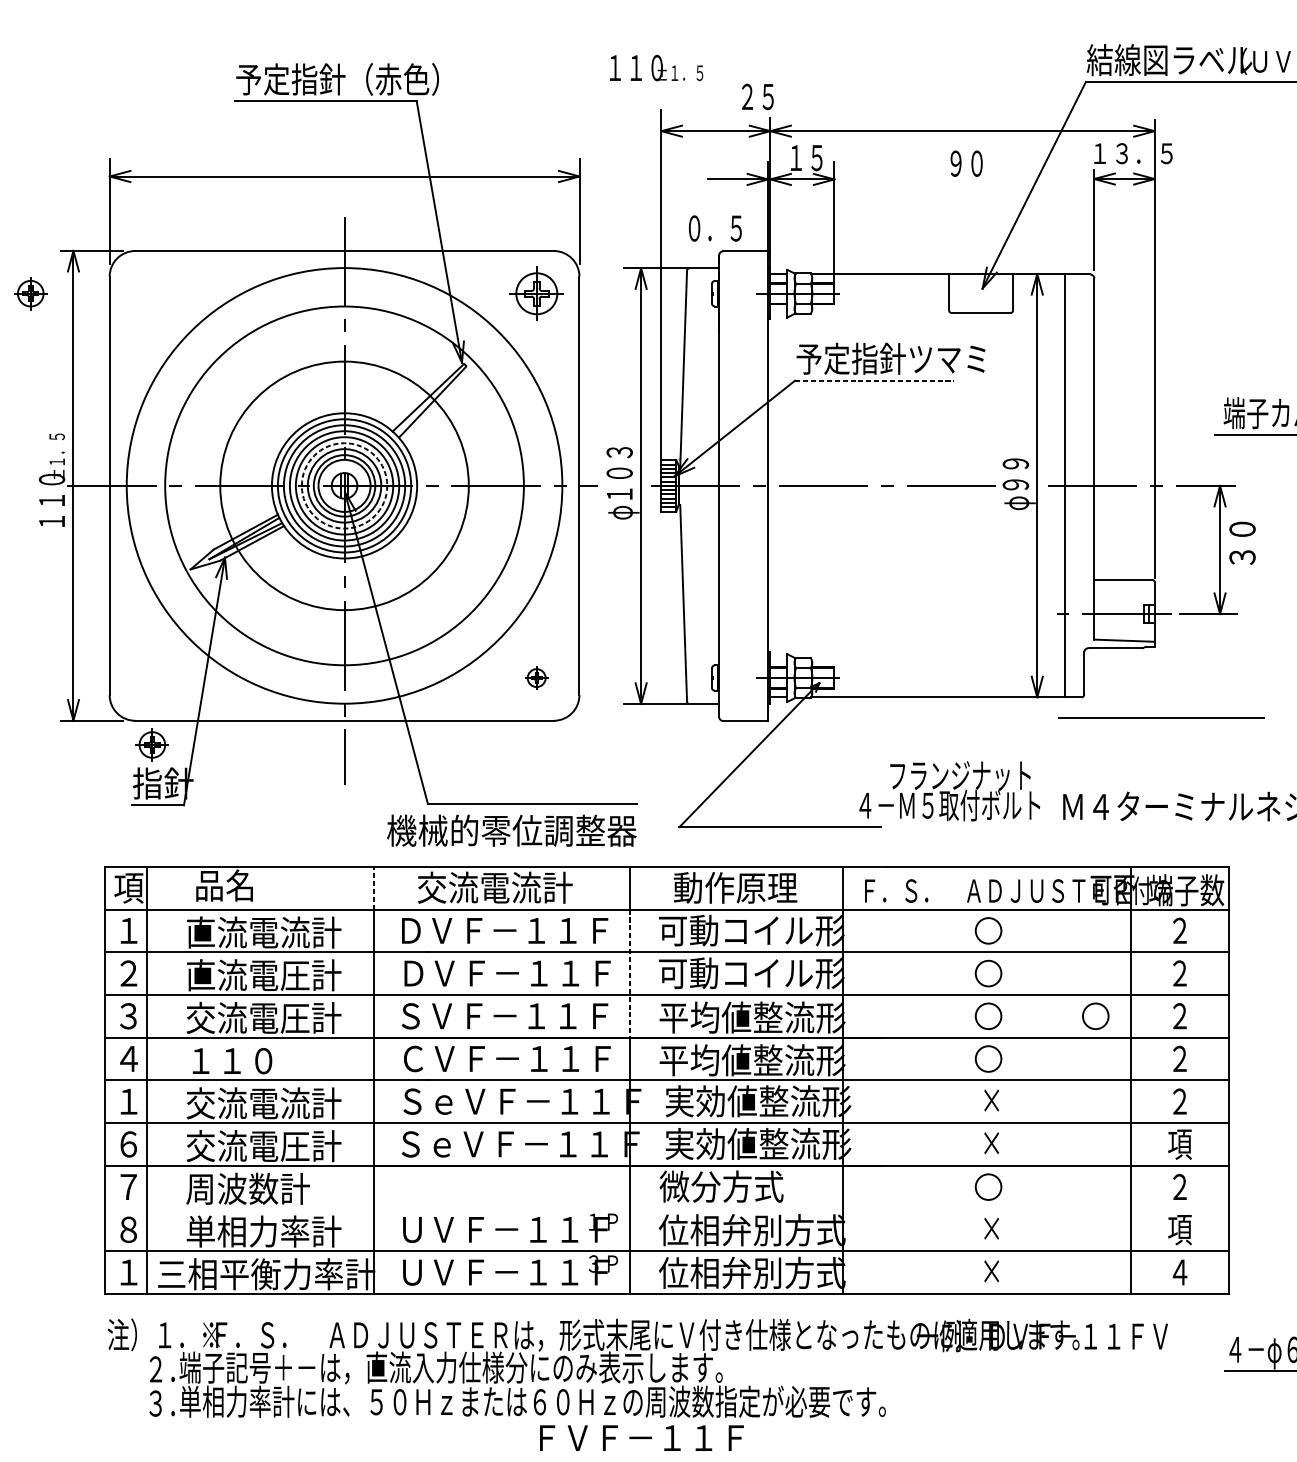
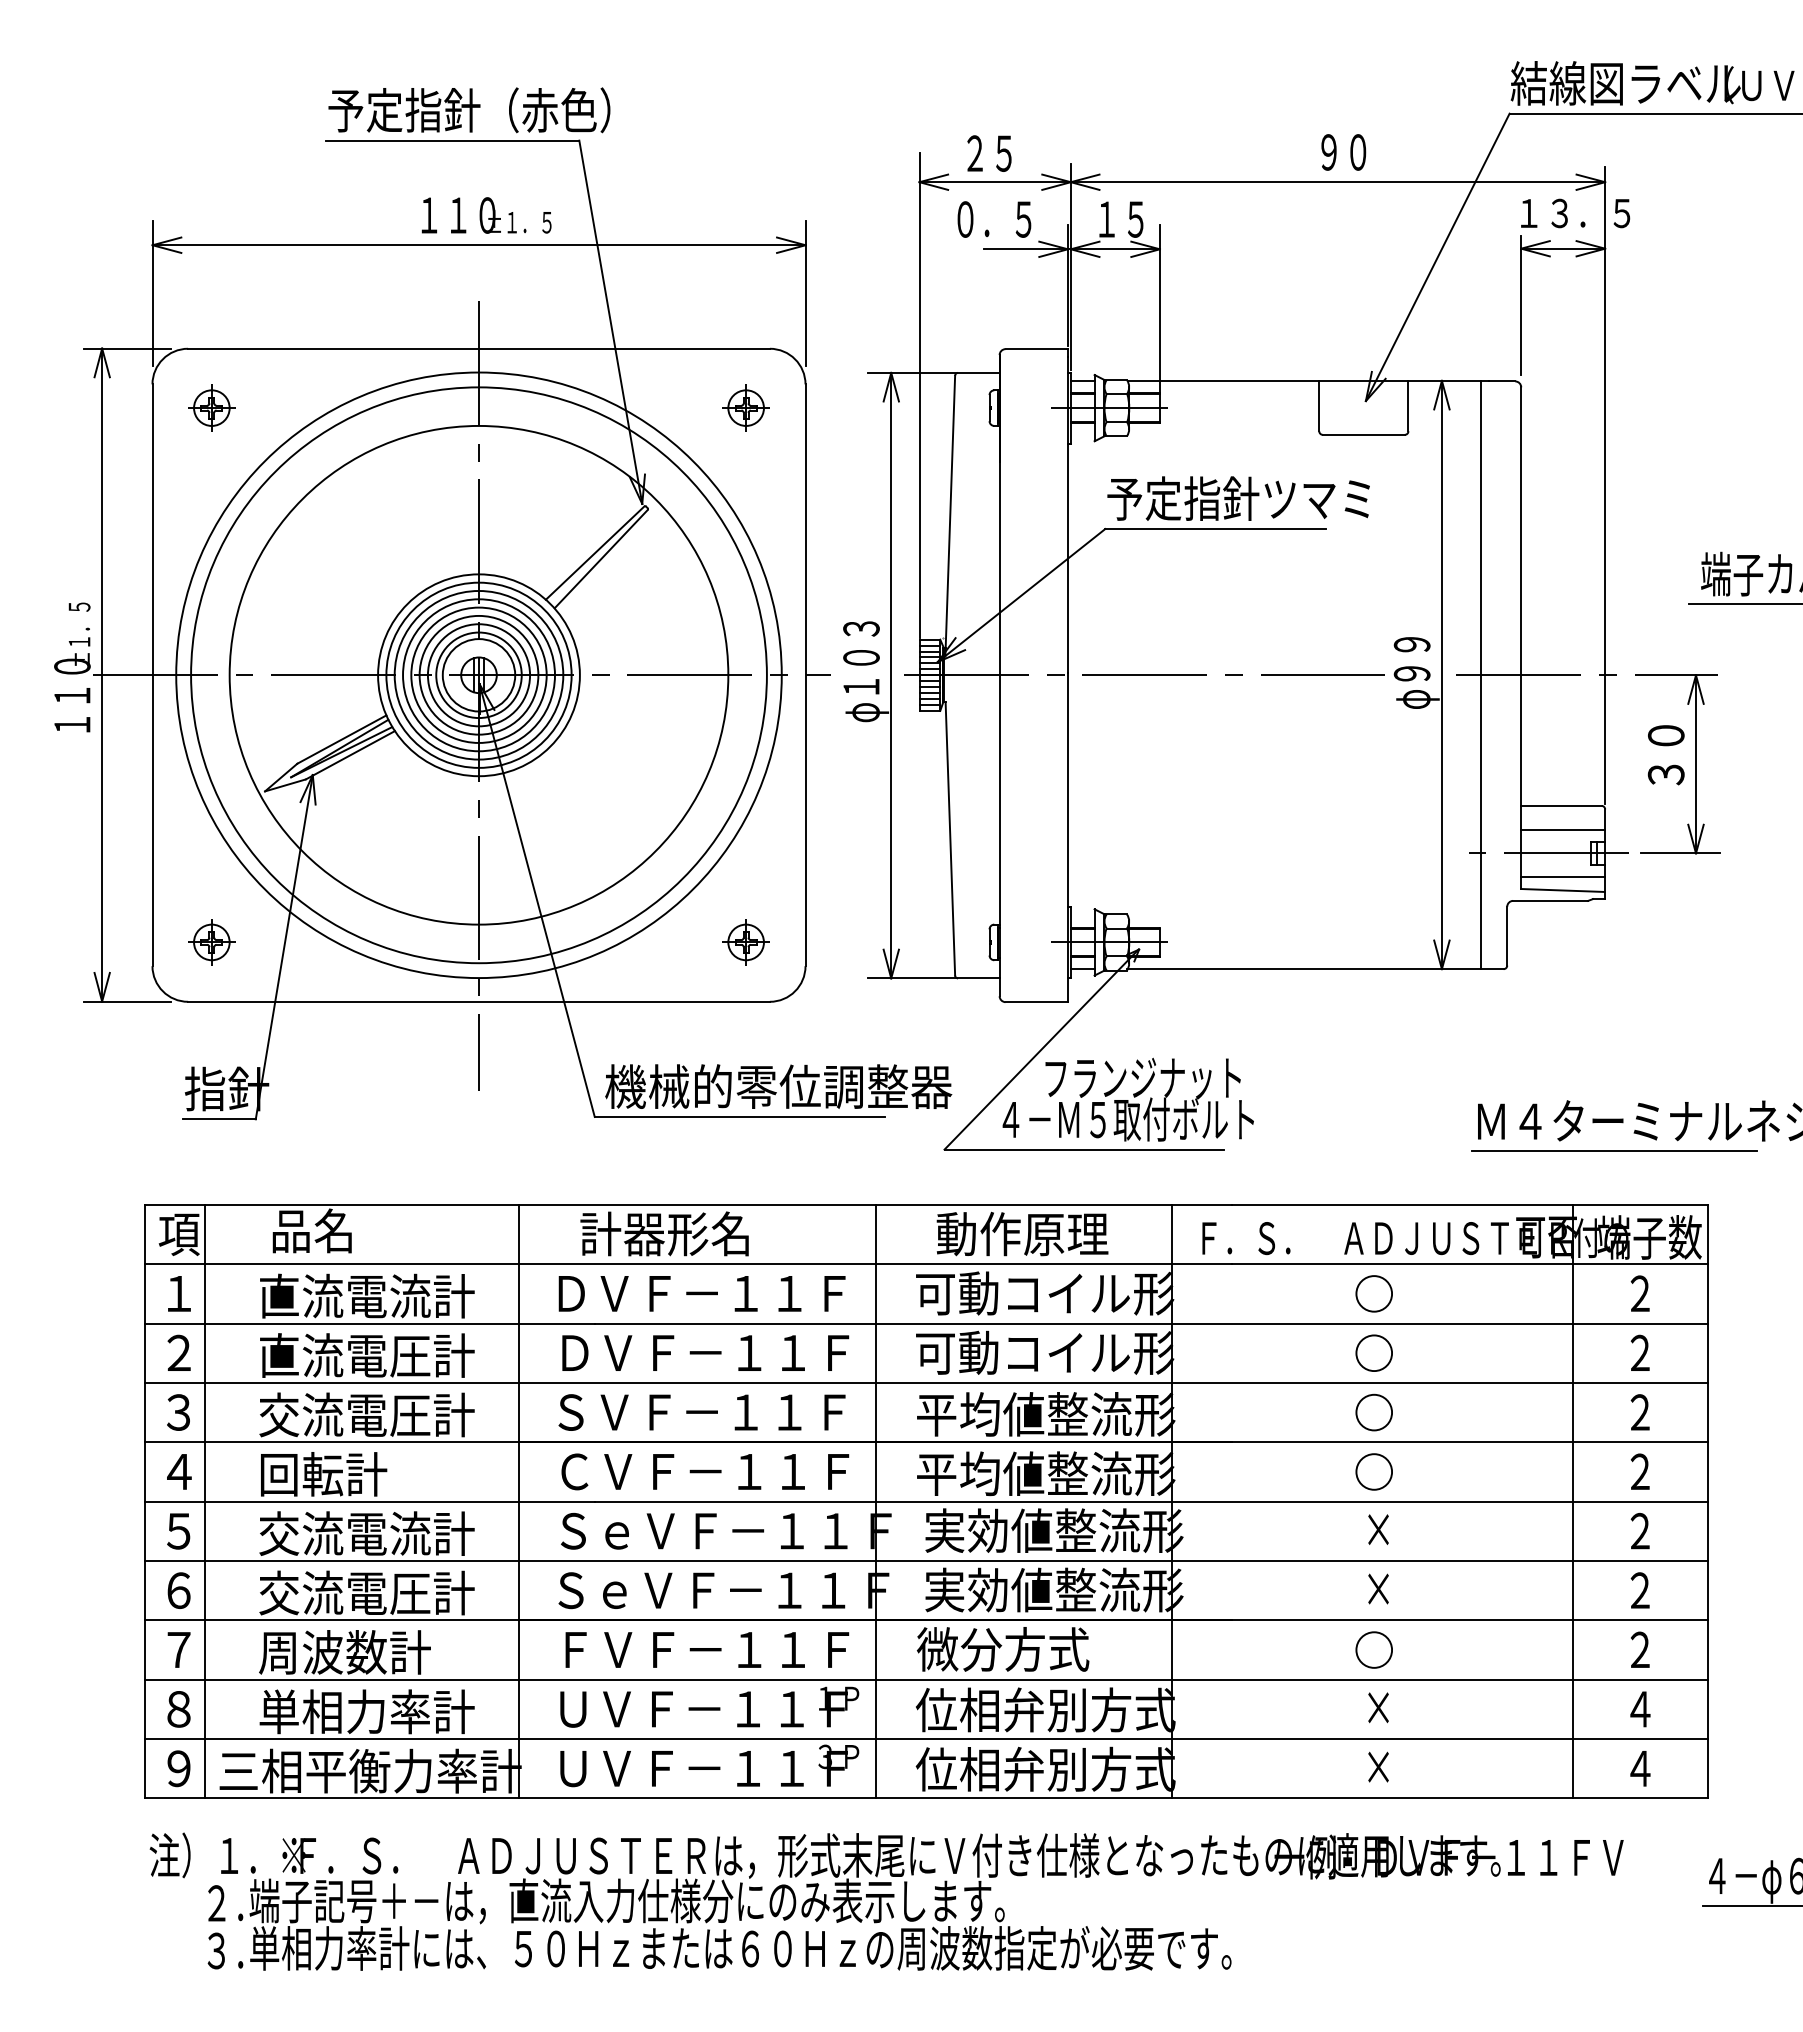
text: (656, 68) -> (486, 215), moved
text: (757, 96) -> (989, 153), moved
text: (966, 163) -> (1343, 152), moved
text: (715, 228) -> (994, 219), moved
part: (30, 293) -> (211, 407), moved
part: (536, 293) -> (745, 407), size x0.62
line: (875, 381) -> (1216, 529), dashed -> solid
circle: (344, 485) -> (478, 674), dashed -> solid
circle: (344, 486) -> (478, 675), size x1.67
text: (1242, 543) -> (1665, 755), moved
line: (1124, 596) -> (1563, 829), added
line: (1124, 631) -> (1563, 877), added
part: (536, 678) -> (745, 942), size x1.43
line: (1161, 716) -> (1614, 1150), moved
part: (152, 745) -> (211, 942), moved
text: (949, 791) -> (1127, 1099), moved
text: (511, 830) -> (778, 1086), moved
text: (495, 887) -> (688, 1233), 交流電流計 -> 計器形名
line: (373, 888) -> (519, 1234), dashed -> solid
line: (629, 973) -> (875, 1353), dashed -> solid
circle: (1095, 1016) -> (1522, 1412), removed
text: (233, 1060) -> (324, 1474), １１０ -> 回転計
text: (128, 1101) -> (178, 1531), １ -> ５
text: (1179, 1145) -> (1639, 1591), 項 -> ２
line: (666, 1208) -> (926, 1679), added
text: (1179, 1229) -> (1639, 1709), 項 -> ４
text: (128, 1272) -> (178, 1768), １ -> ９
text: (642, 1437) -> (707, 1649), moved

